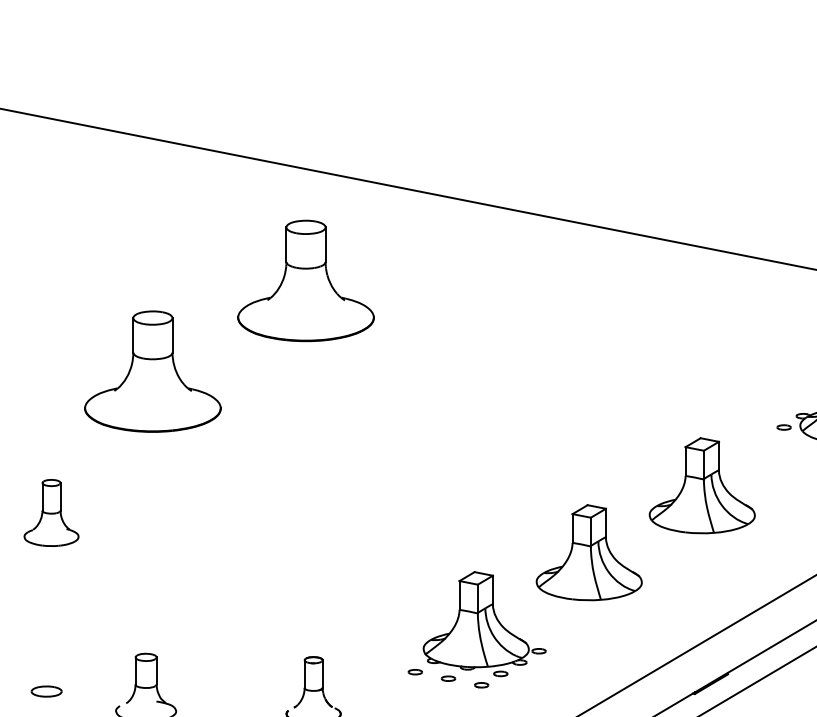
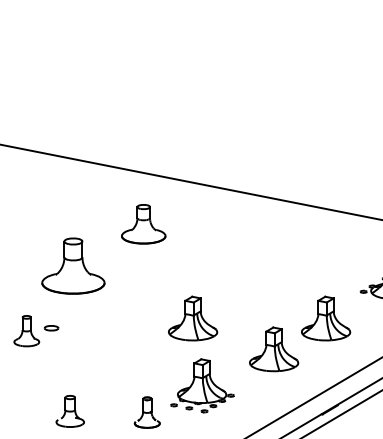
part: (305, 278) -> (143, 223), size x0.7
part: (414, 485) -> (193, 318), added
part: (477, 629) -> (202, 385), moved
part: (46, 692) -> (51, 328), moved

